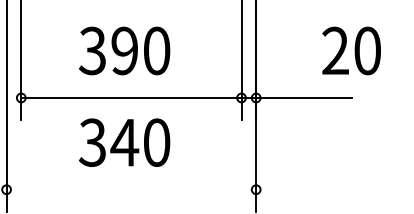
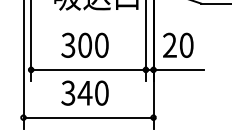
text: (125, 49) -> (85, 44), 390 -> 300
text: (352, 49) -> (178, 44), moved
line: (131, 189) -> (88, 117), added

